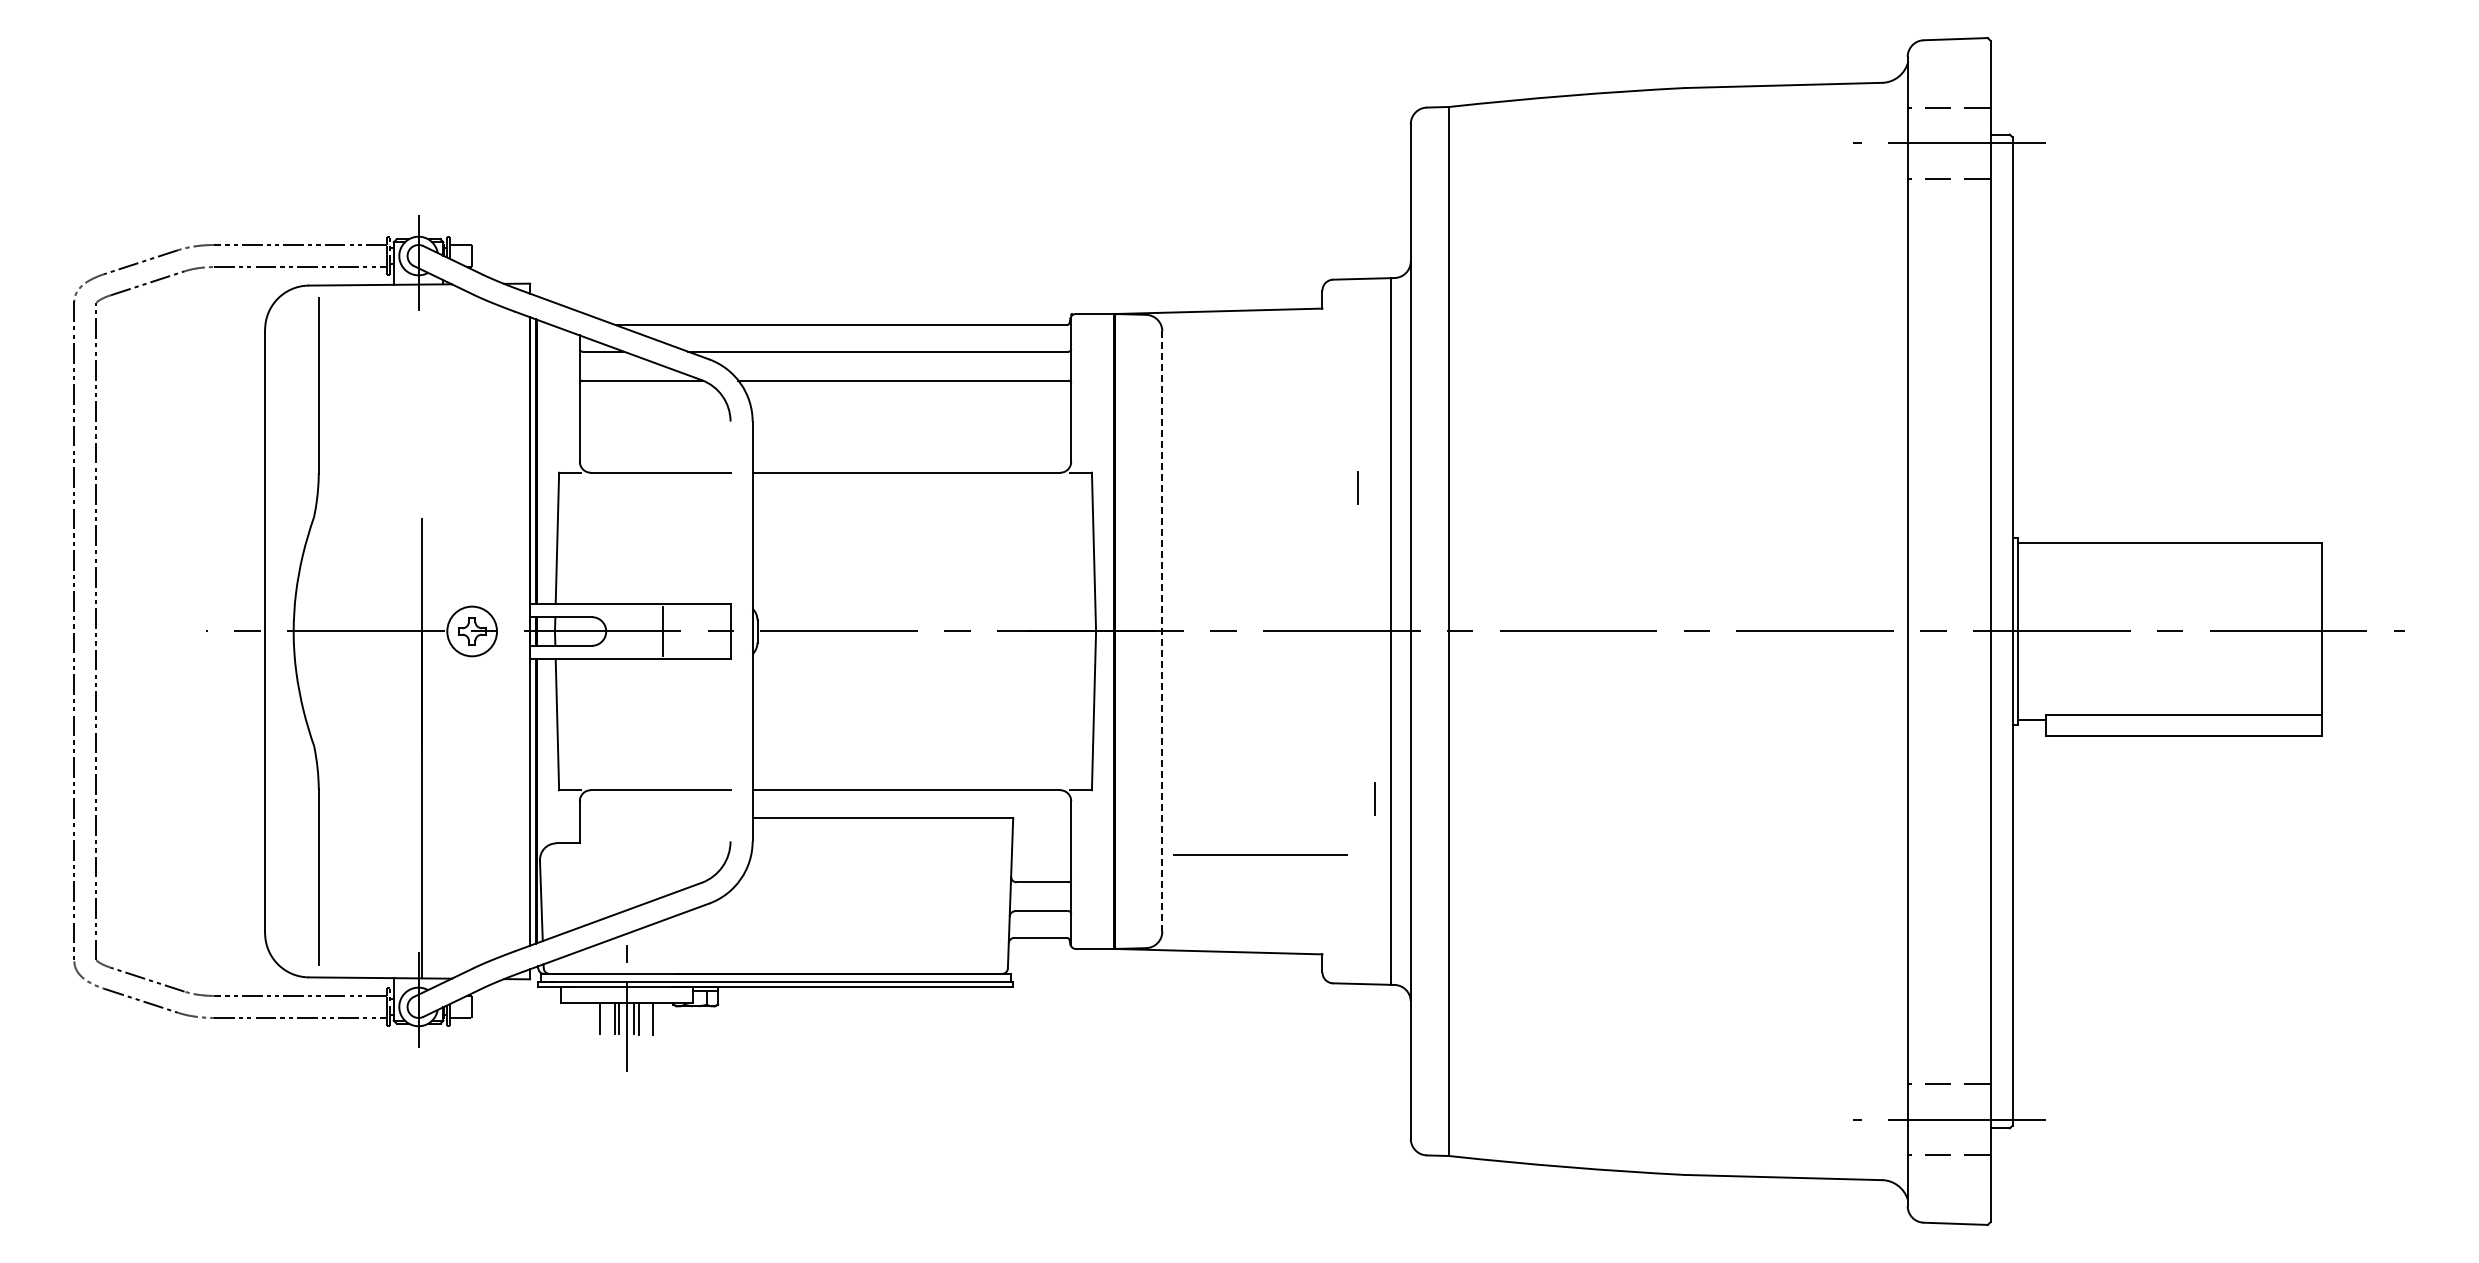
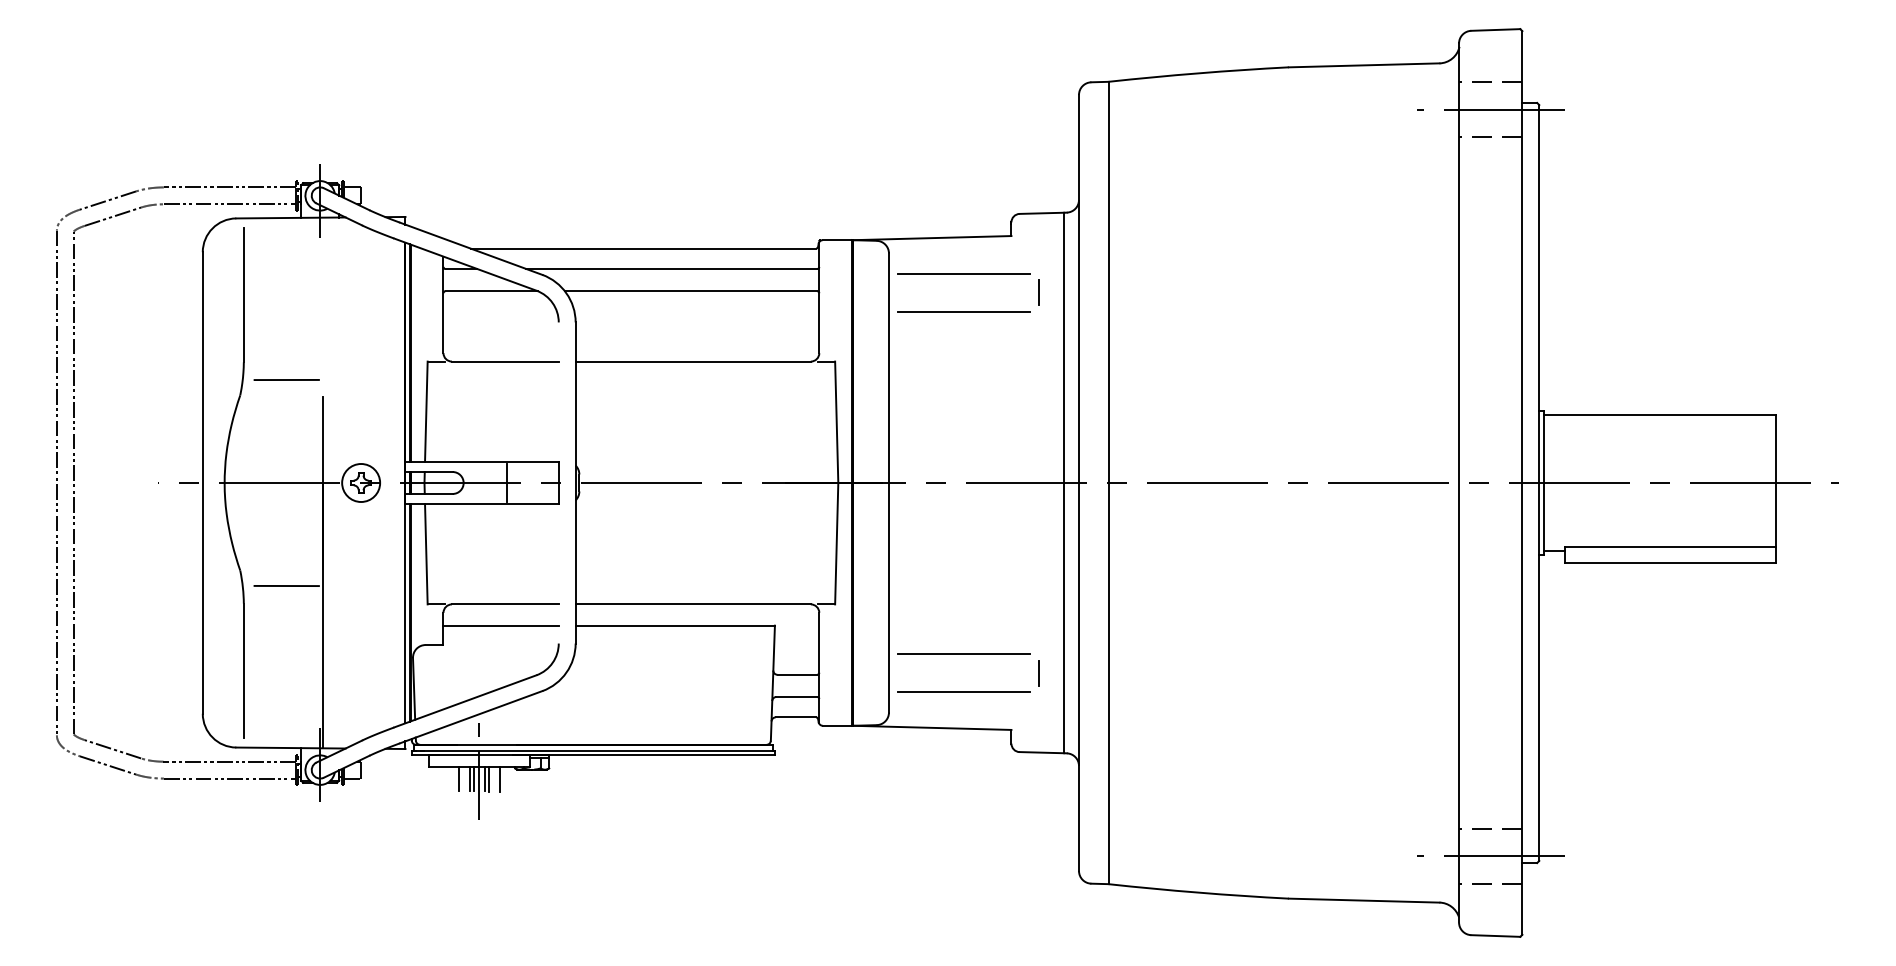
line: (1259, 358) -> (963, 274), added
line: (1259, 407) -> (963, 311), added
line: (1357, 487) -> (1038, 292), moved
line: (374, 496) -> (286, 379), added
line: (1162, 630) -> (889, 482), dashed -> solid
line: (374, 766) -> (286, 586), added
line: (1374, 798) -> (1038, 672), moved
line: (654, 818) -> (500, 626), added
line: (1259, 904) -> (963, 691), added

